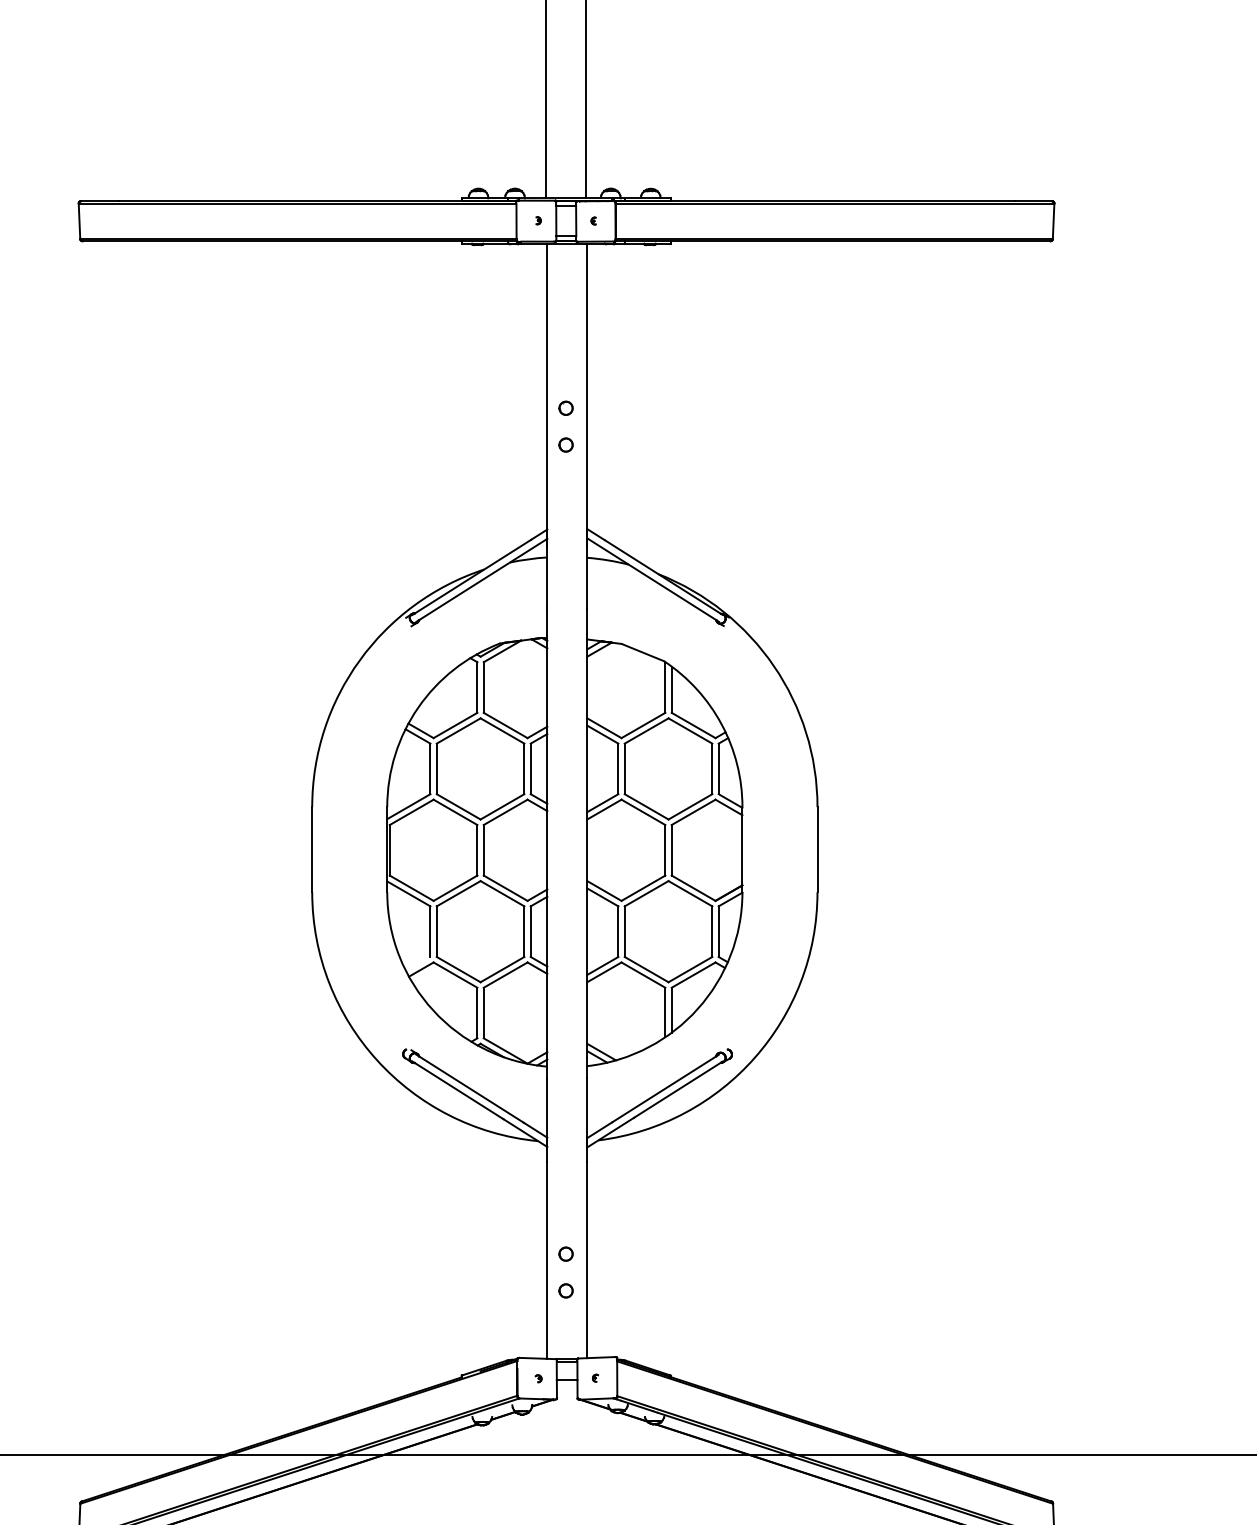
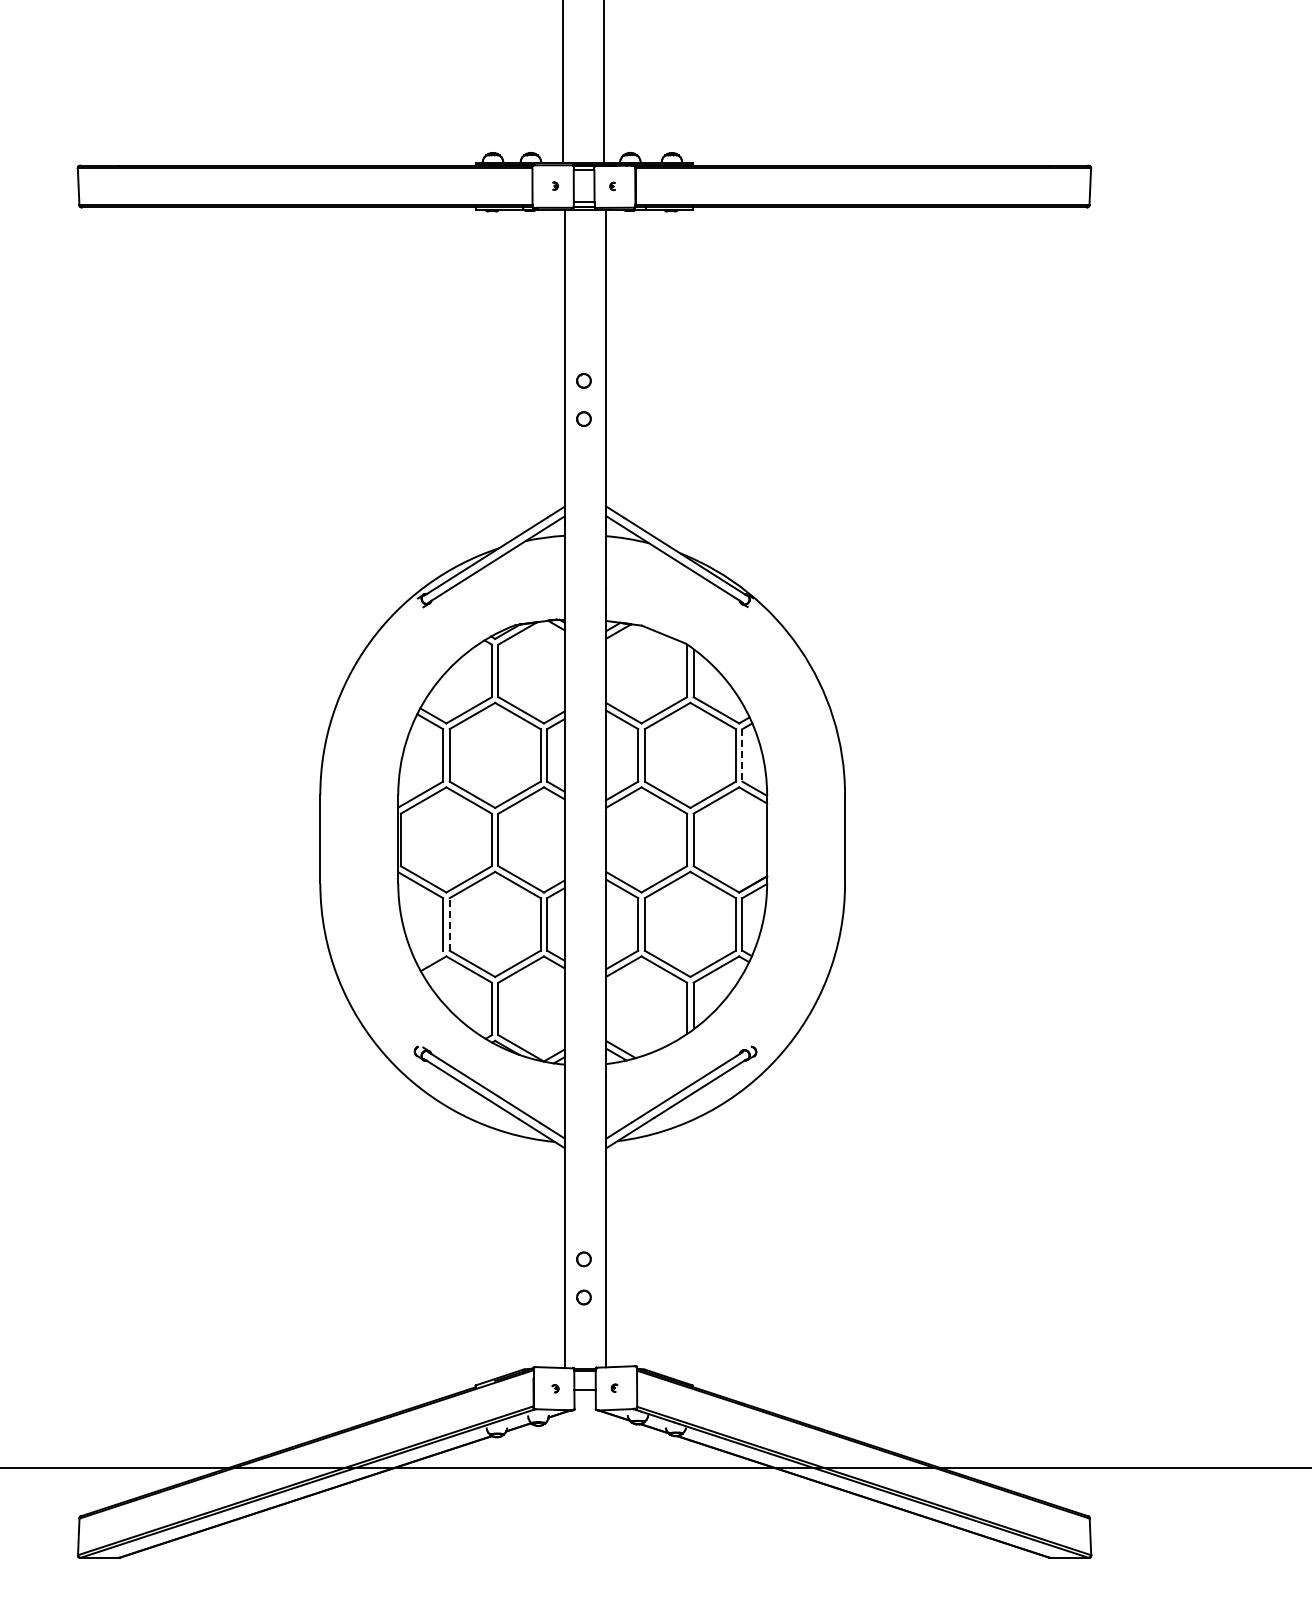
line: (718, 768) -> (742, 755), solid -> dashed
line: (436, 930) -> (449, 923), solid -> dashed

